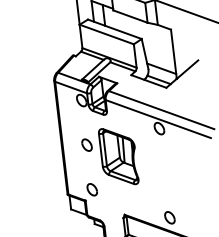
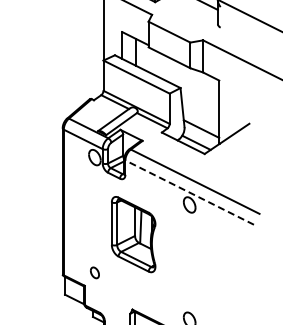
line: (158, 118) -> (189, 192), solid -> dashed
part: (86, 144) -> (94, 214), removed
part: (91, 189) -> (94, 272), size x0.7

